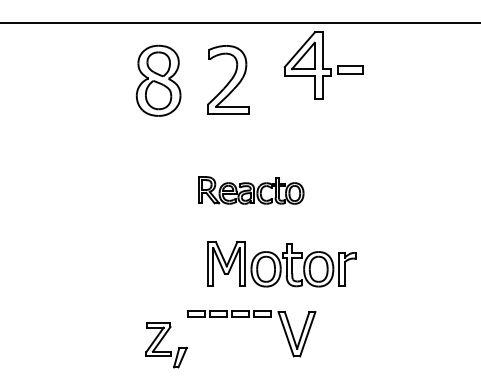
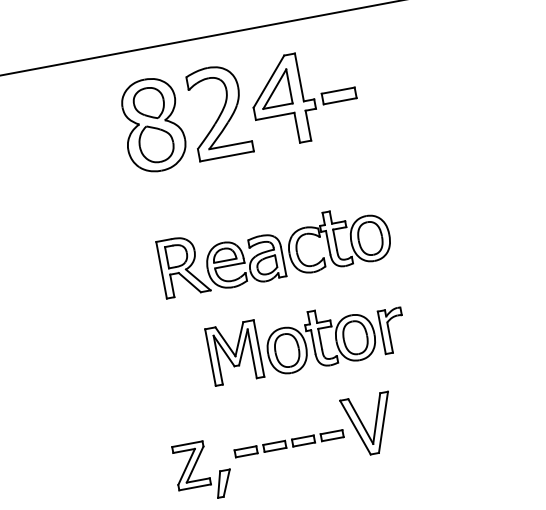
part: (323, 65) -> (303, 96), moved
part: (158, 80) -> (152, 124), moved
part: (251, 190) -> (275, 249), size x1.67
part: (281, 264) -> (306, 340), moved
part: (229, 313) -> (288, 443), moved

